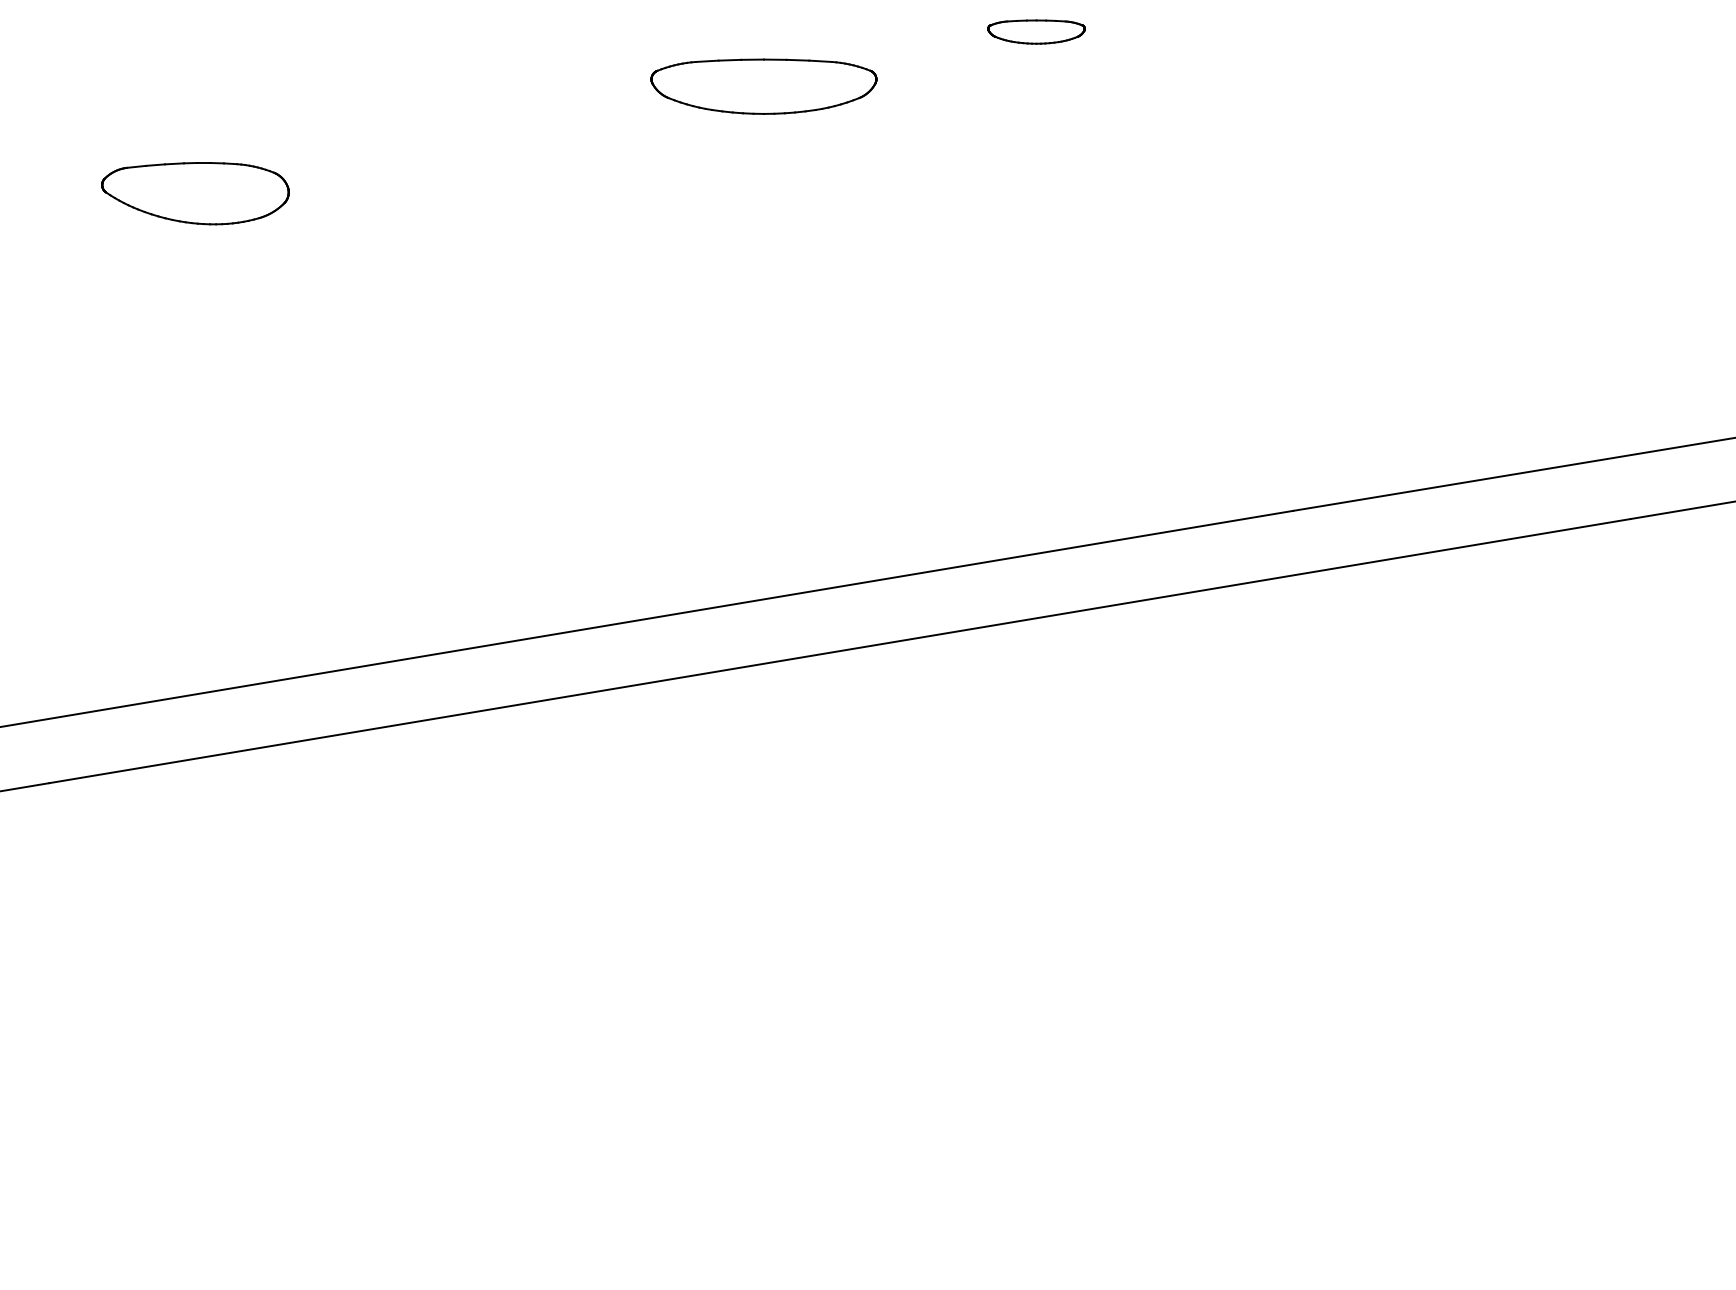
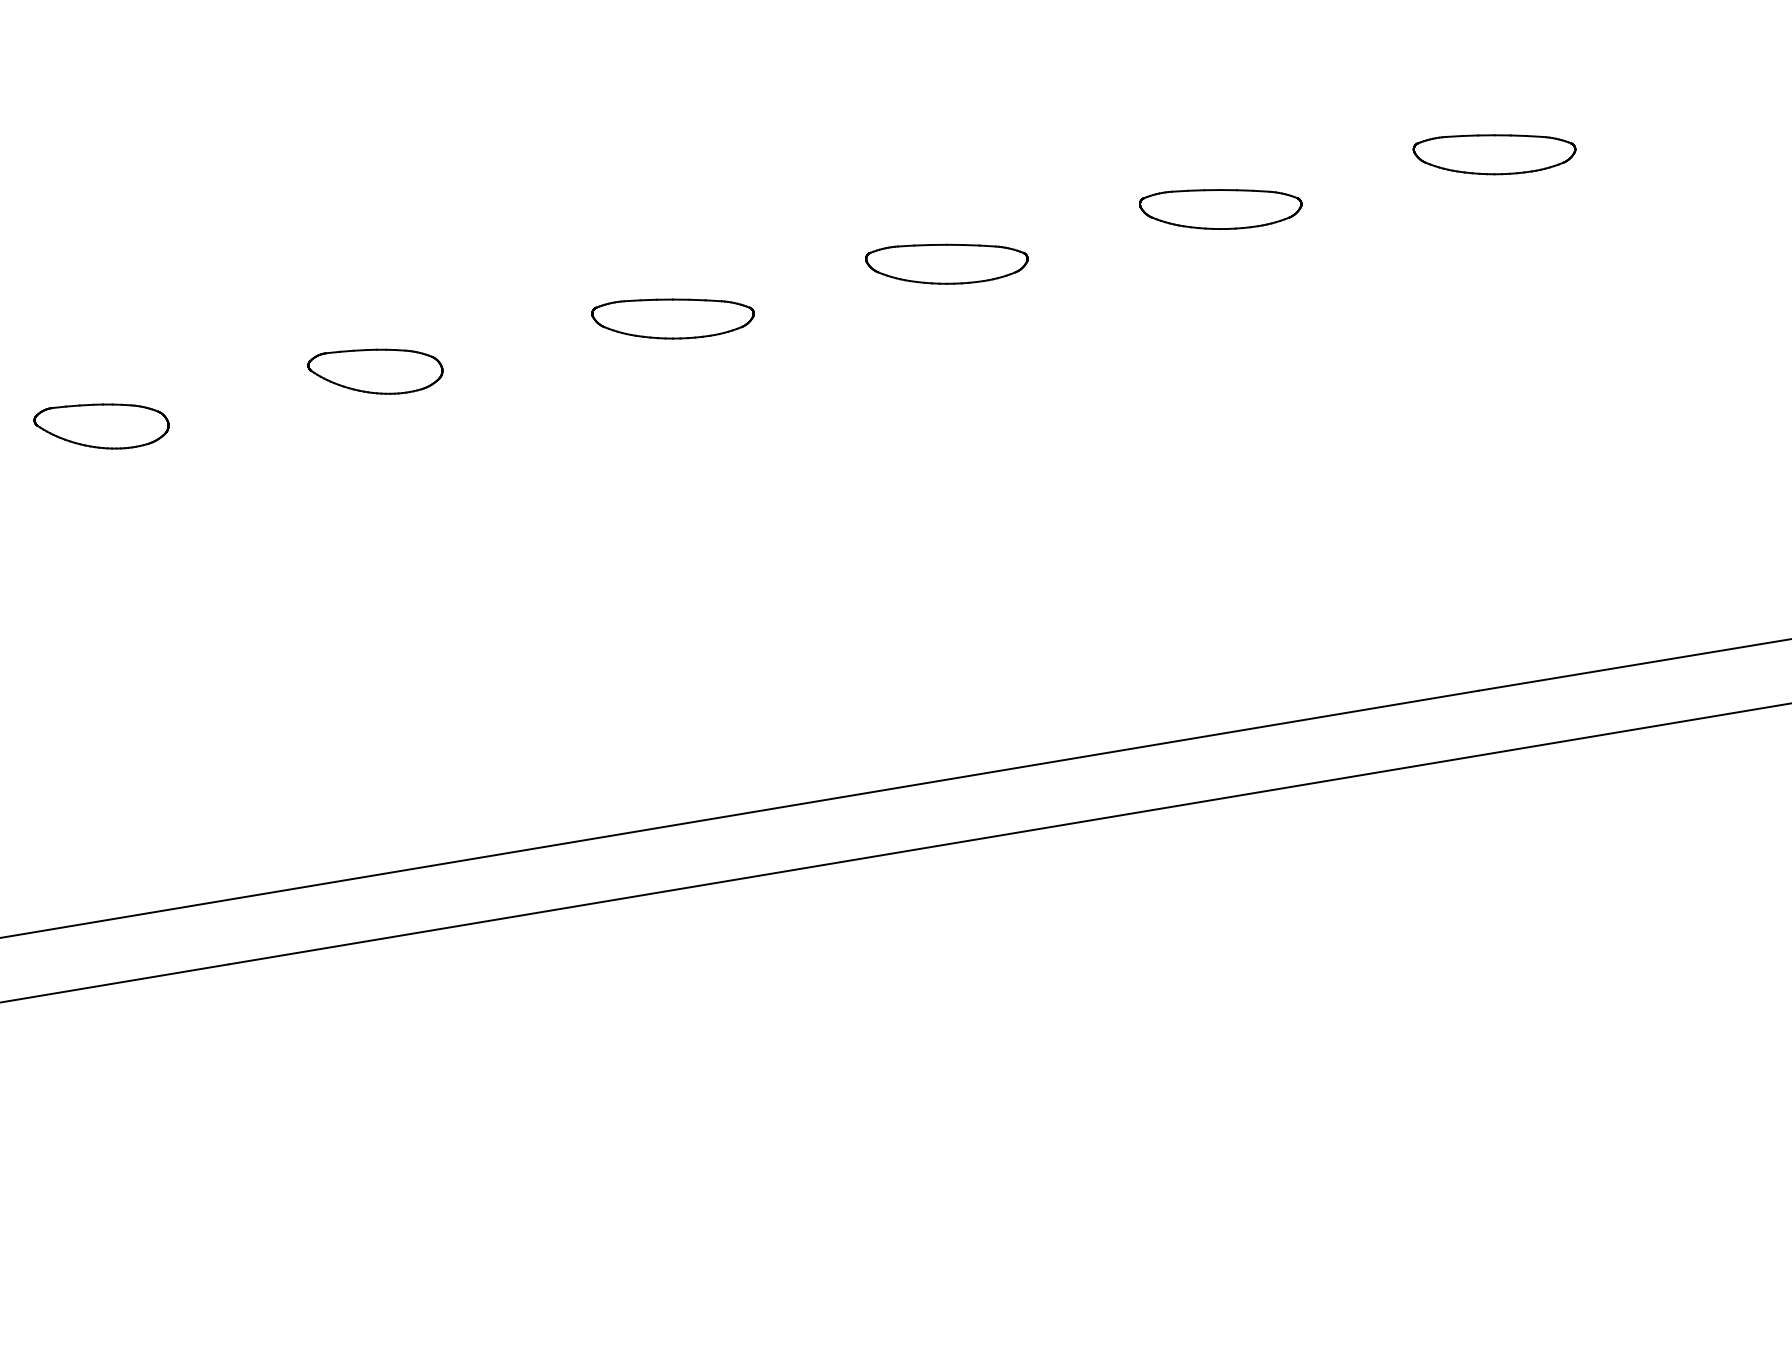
part: (1036, 32) -> (1220, 209), size x1.67
part: (763, 85) -> (946, 263), size x0.71
part: (491, 140) -> (672, 318), added
part: (195, 193) -> (375, 371), size x0.71

